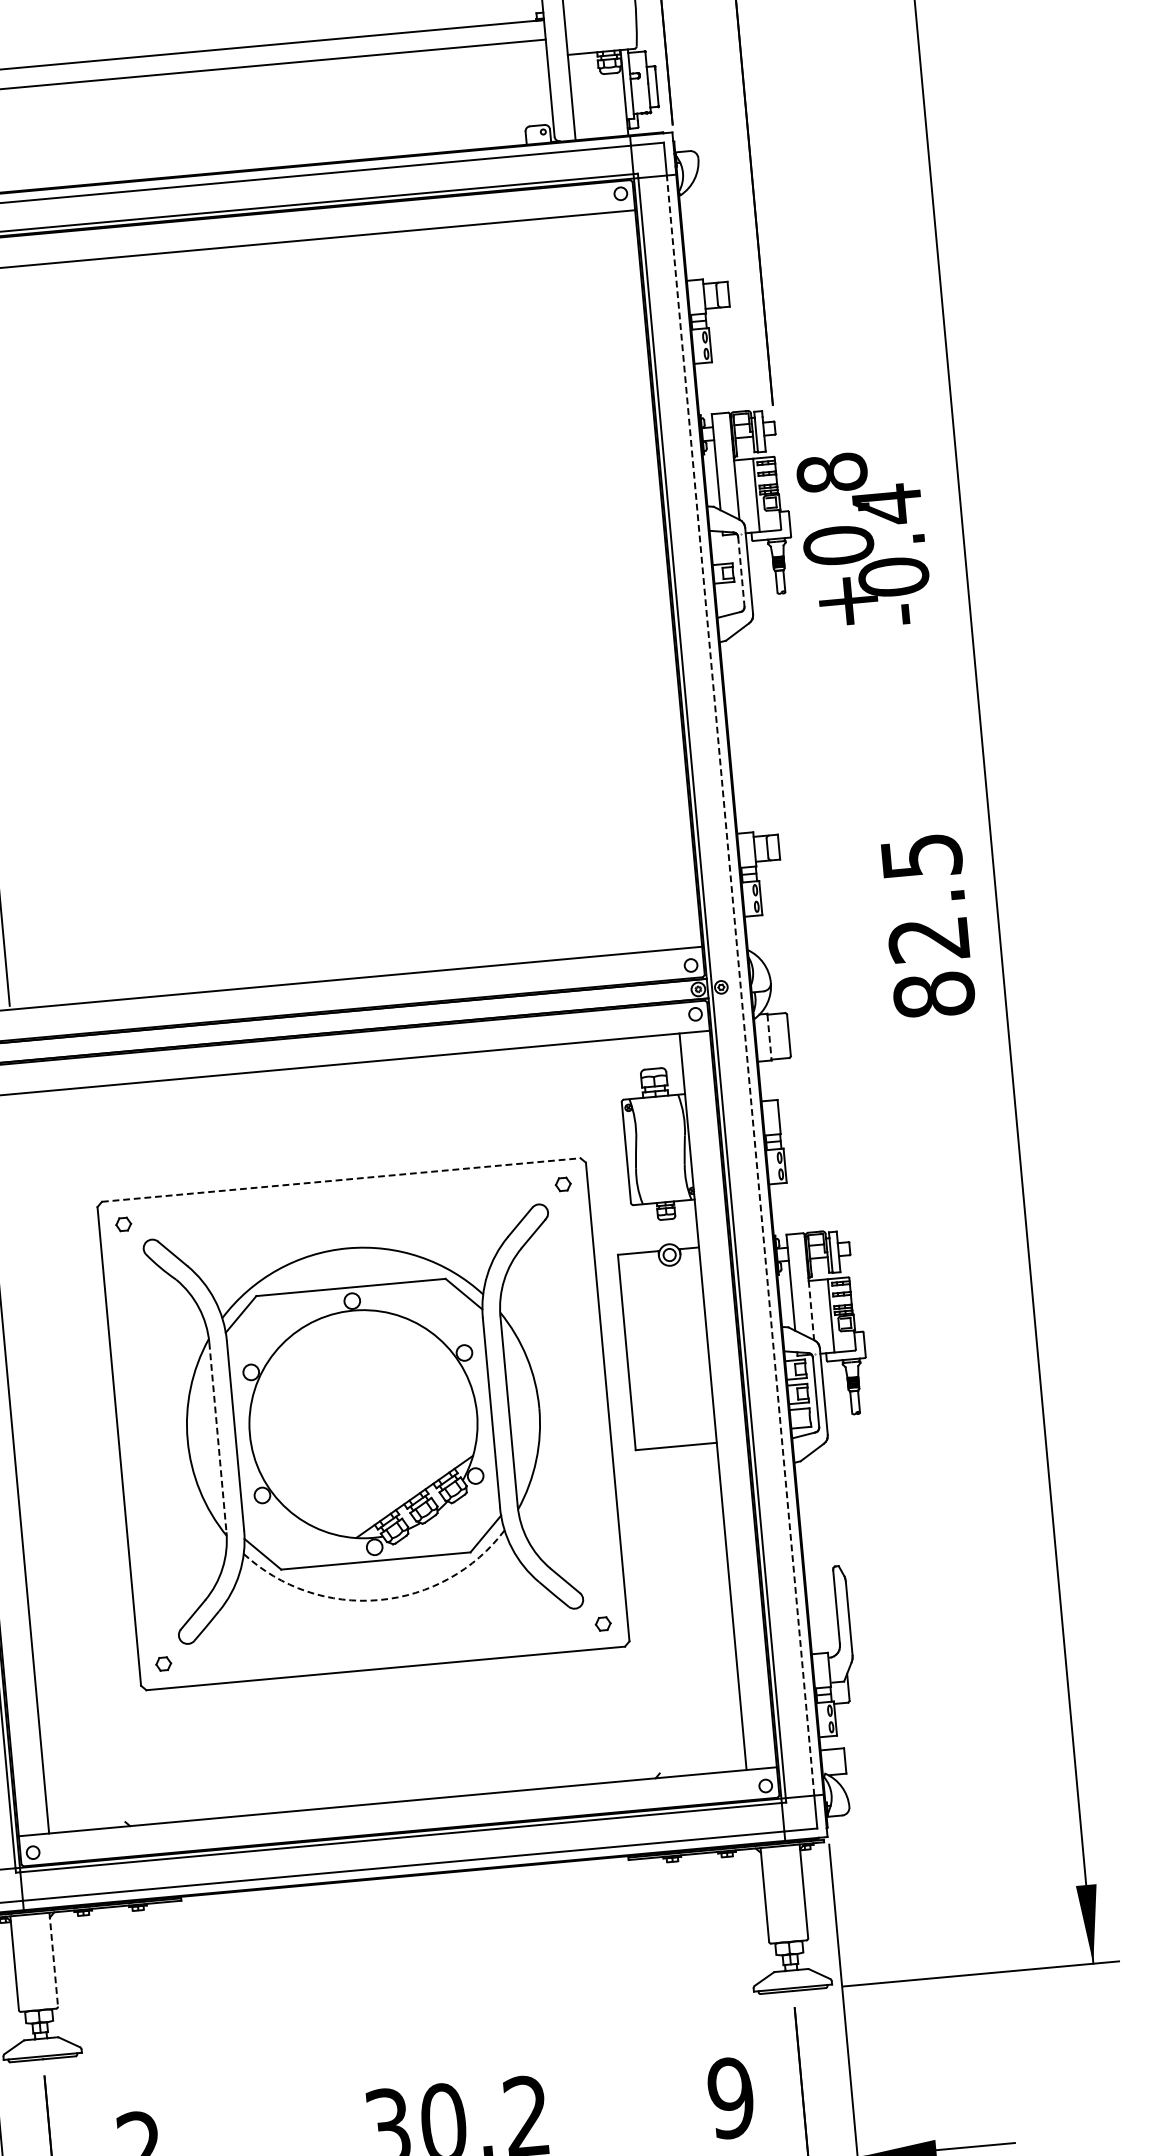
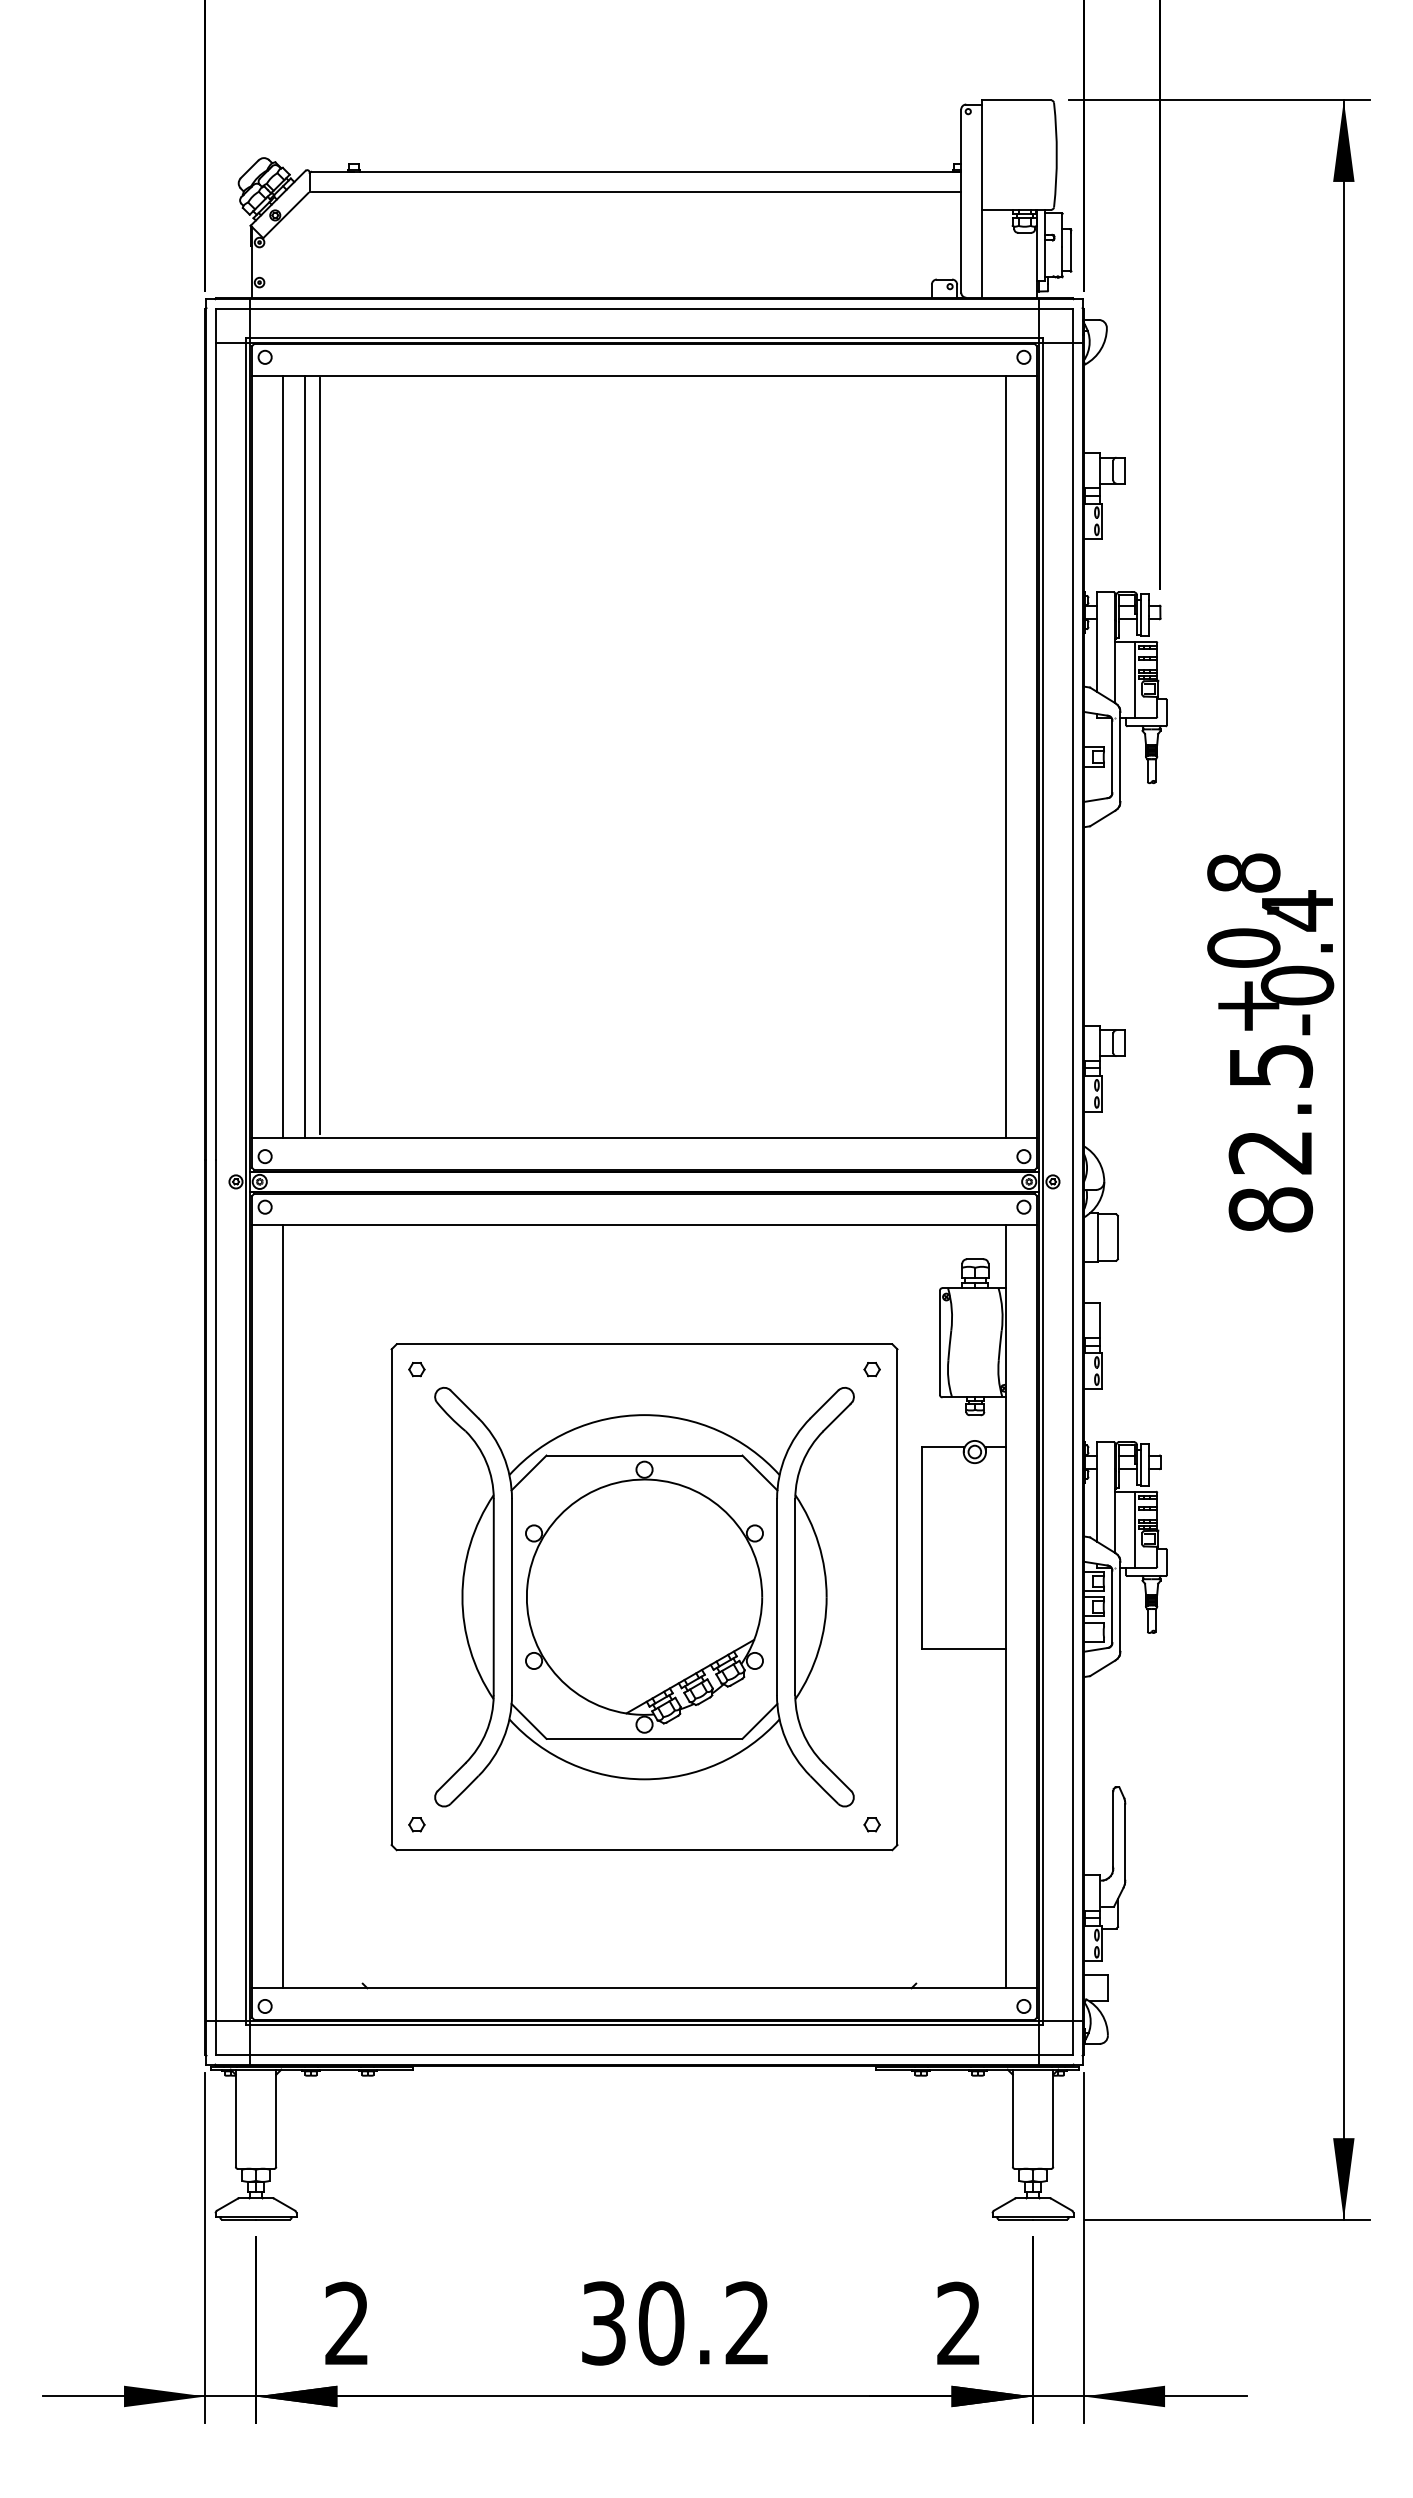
text: (864, 539) -> (1270, 944), moved
line: (741, 572) -> (1112, 757), dashed -> solid
line: (638, 580) -> (1005, 756), added
line: (740, 985) -> (1072, 1181), dashed -> solid
line: (769, 1038) -> (1097, 1238), dashed -> solid
line: (341, 1180) -> (644, 1344), dashed -> solid
line: (811, 1310) -> (1115, 1522), dashed -> solid
line: (217, 1437) -> (493, 1597), dashed -> solid
arc: (379, 1600) -> (644, 1779), dashed -> solid
line: (53, 1959) -> (276, 2118), dashed -> solid
text: (730, 2097) -> (958, 2323), 9 -> 2

